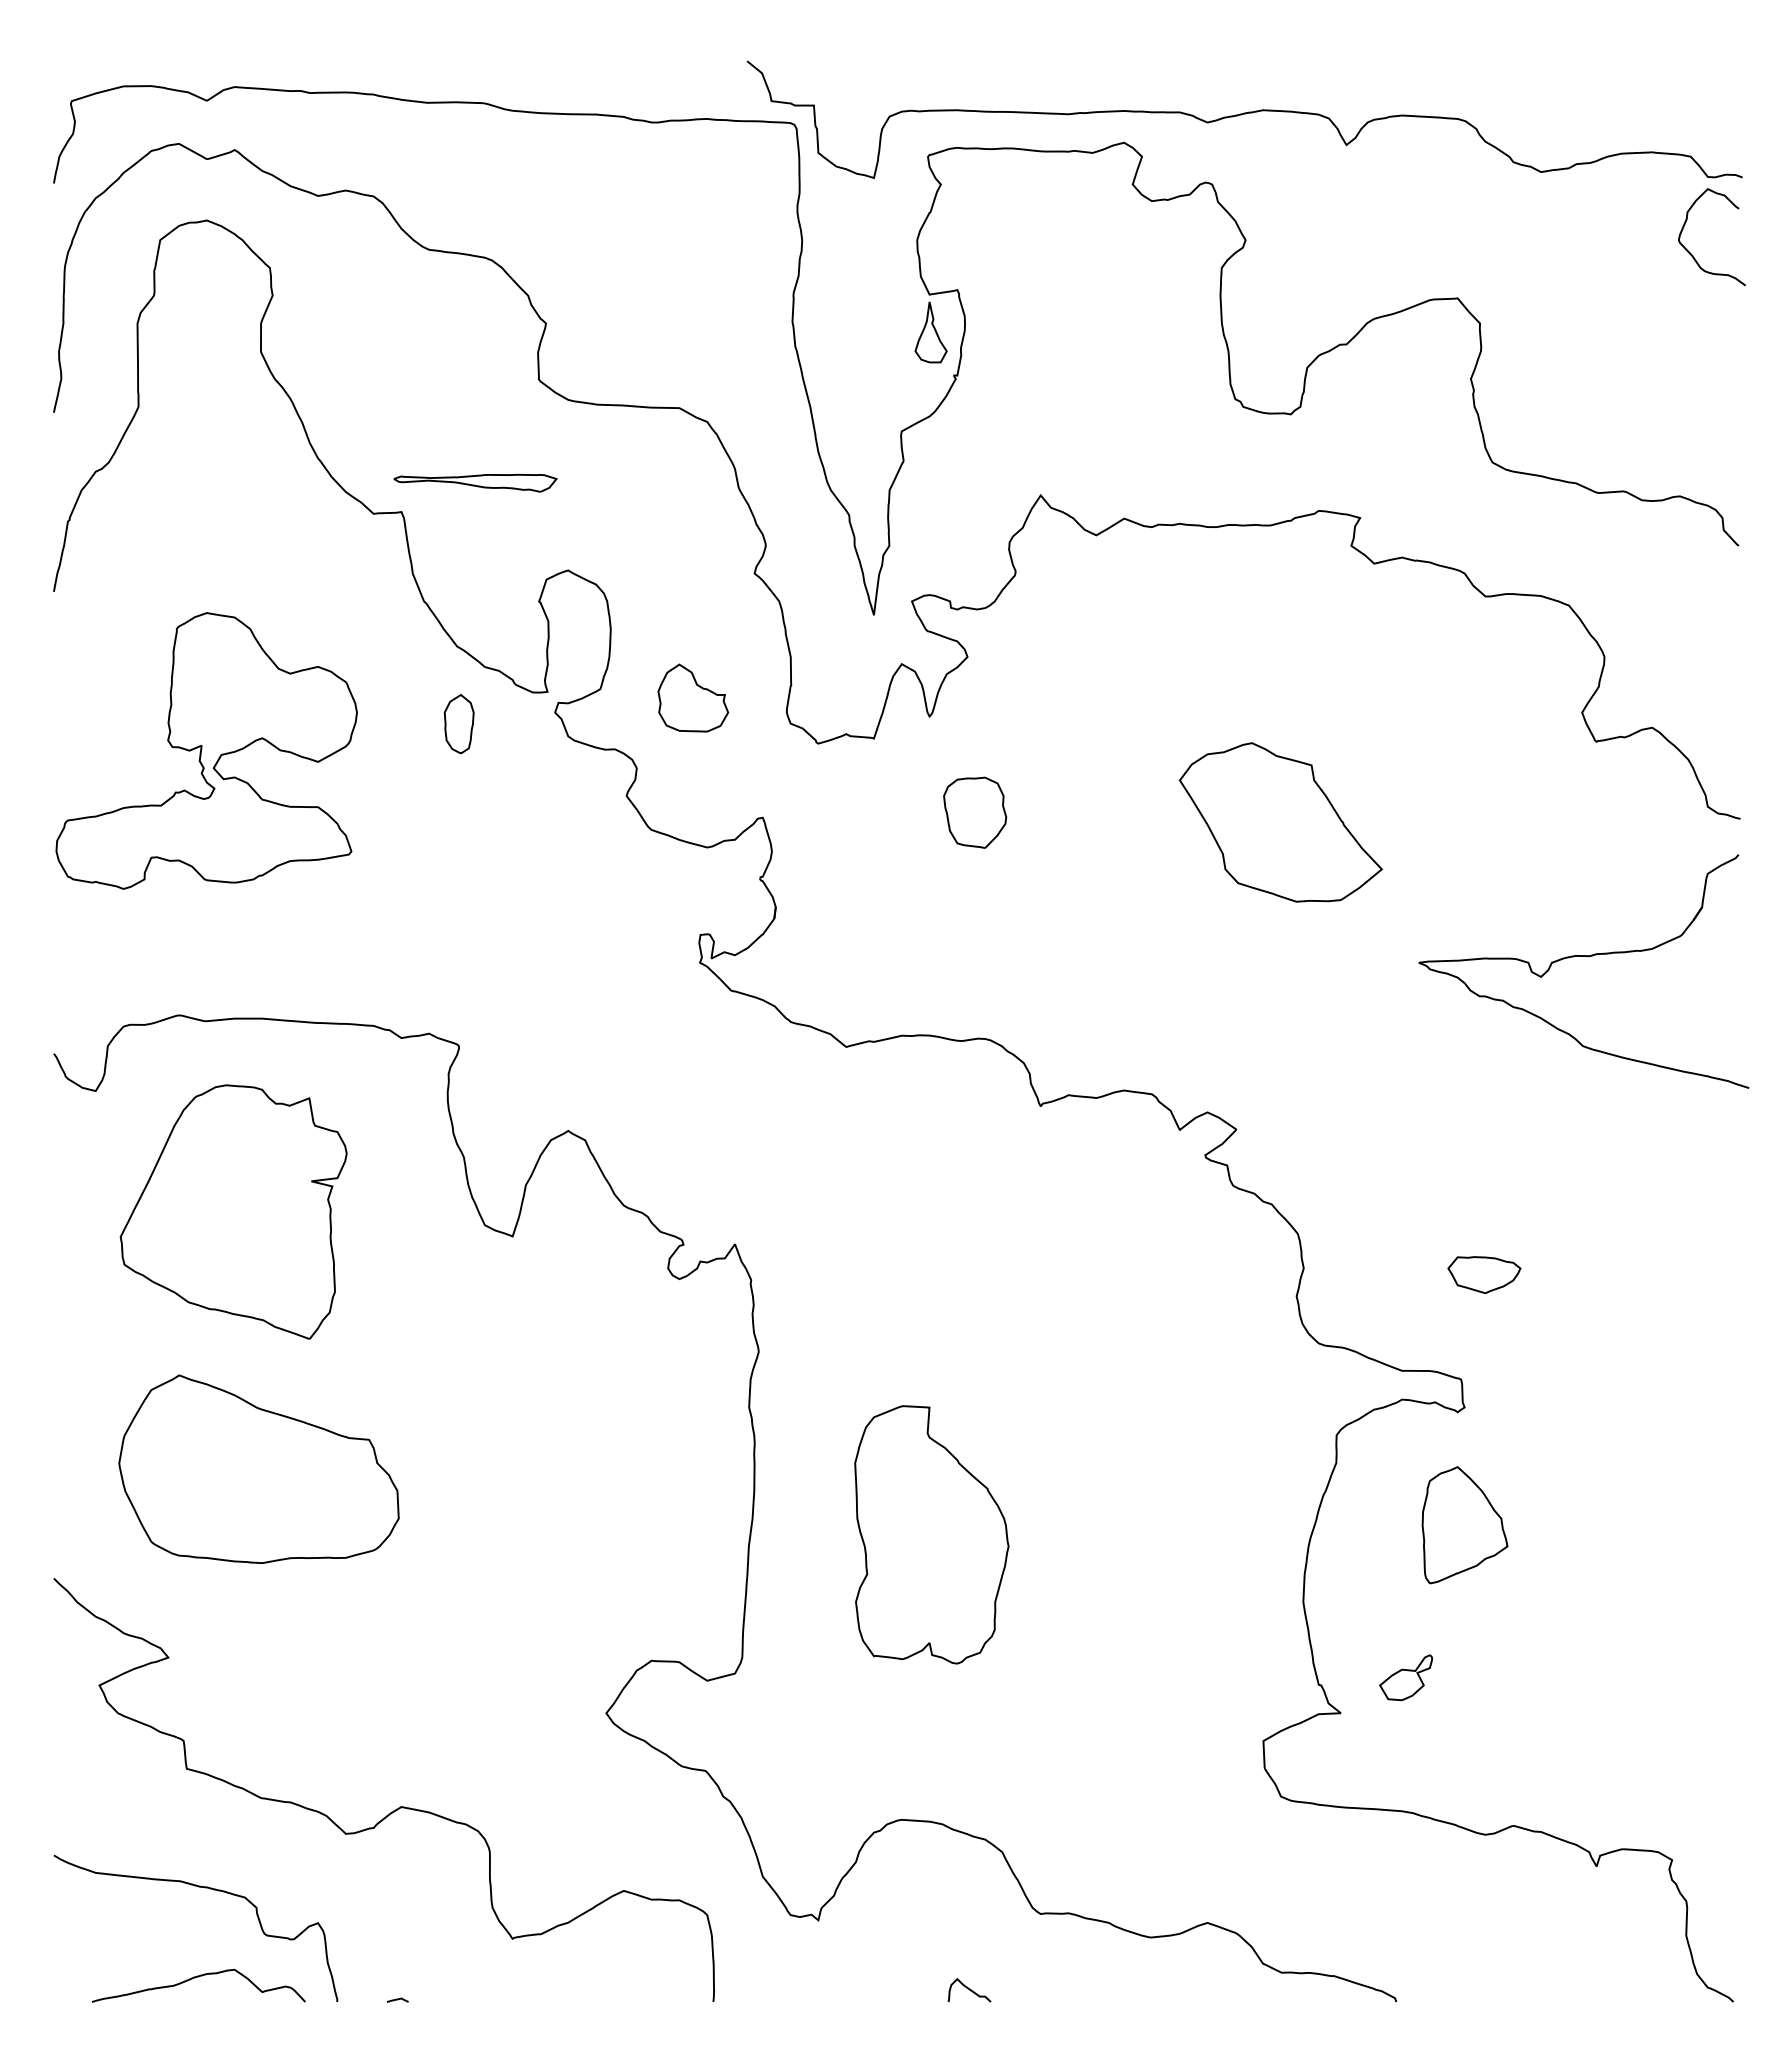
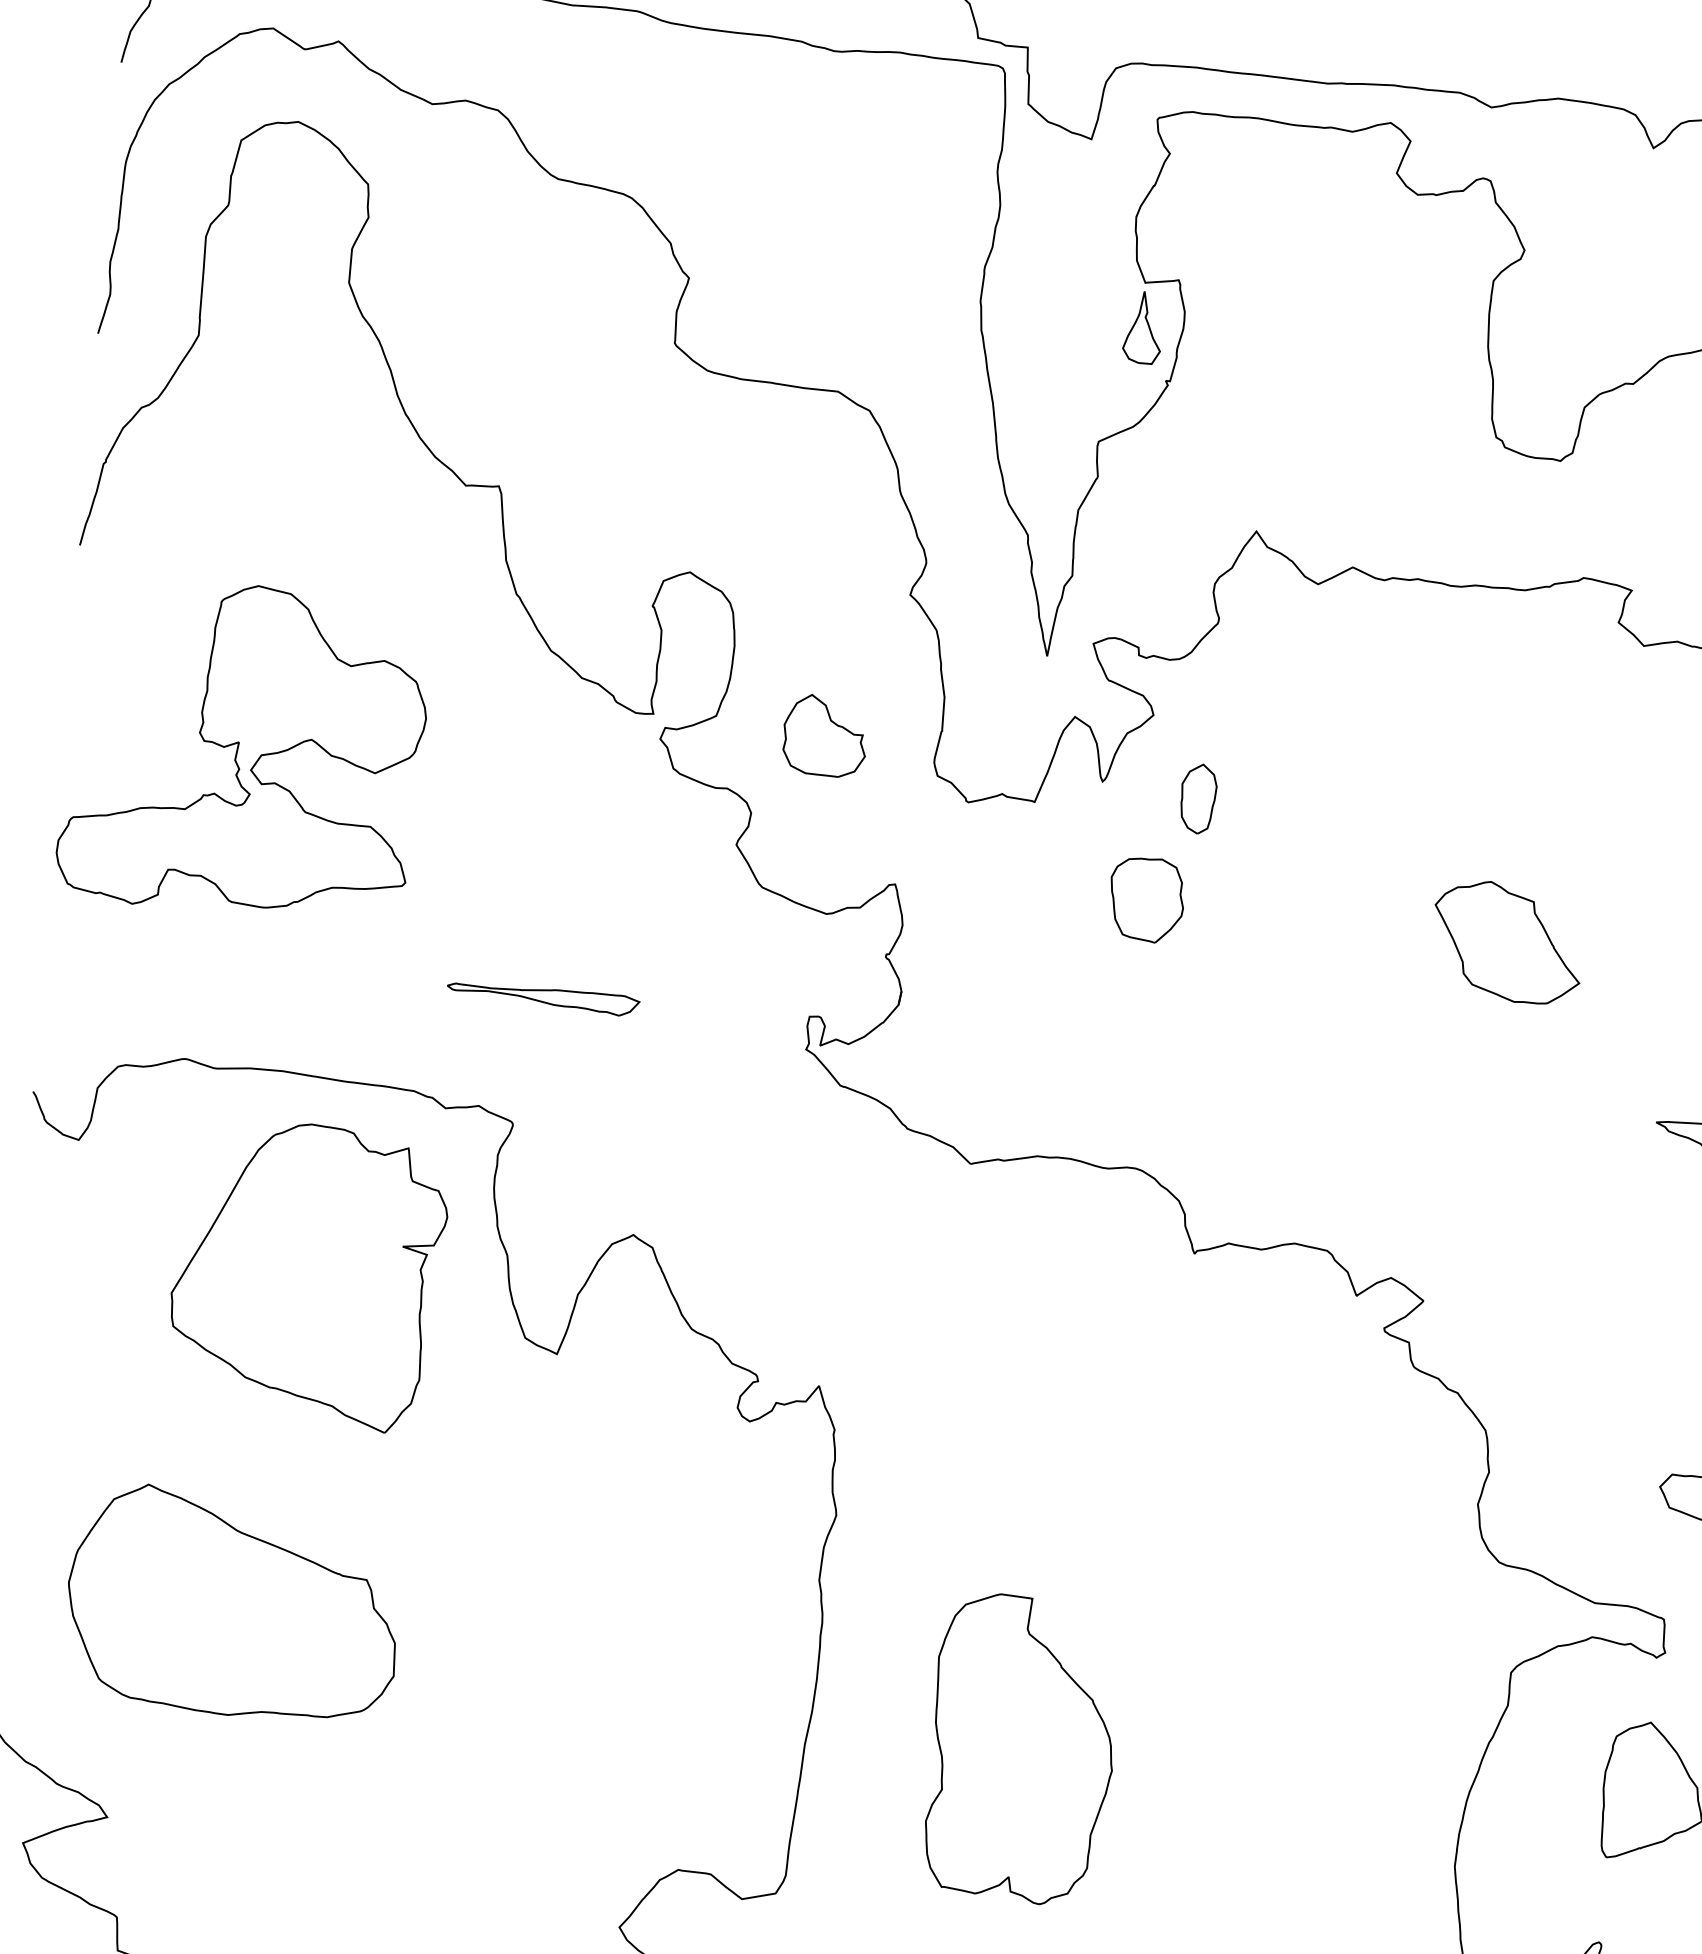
part: (475, 482) -> (543, 998), moved
part: (458, 724) -> (1197, 799), moved
part: (1281, 821) -> (1508, 941), size x0.62
part: (233, 1211) -> (307, 1274), moved

